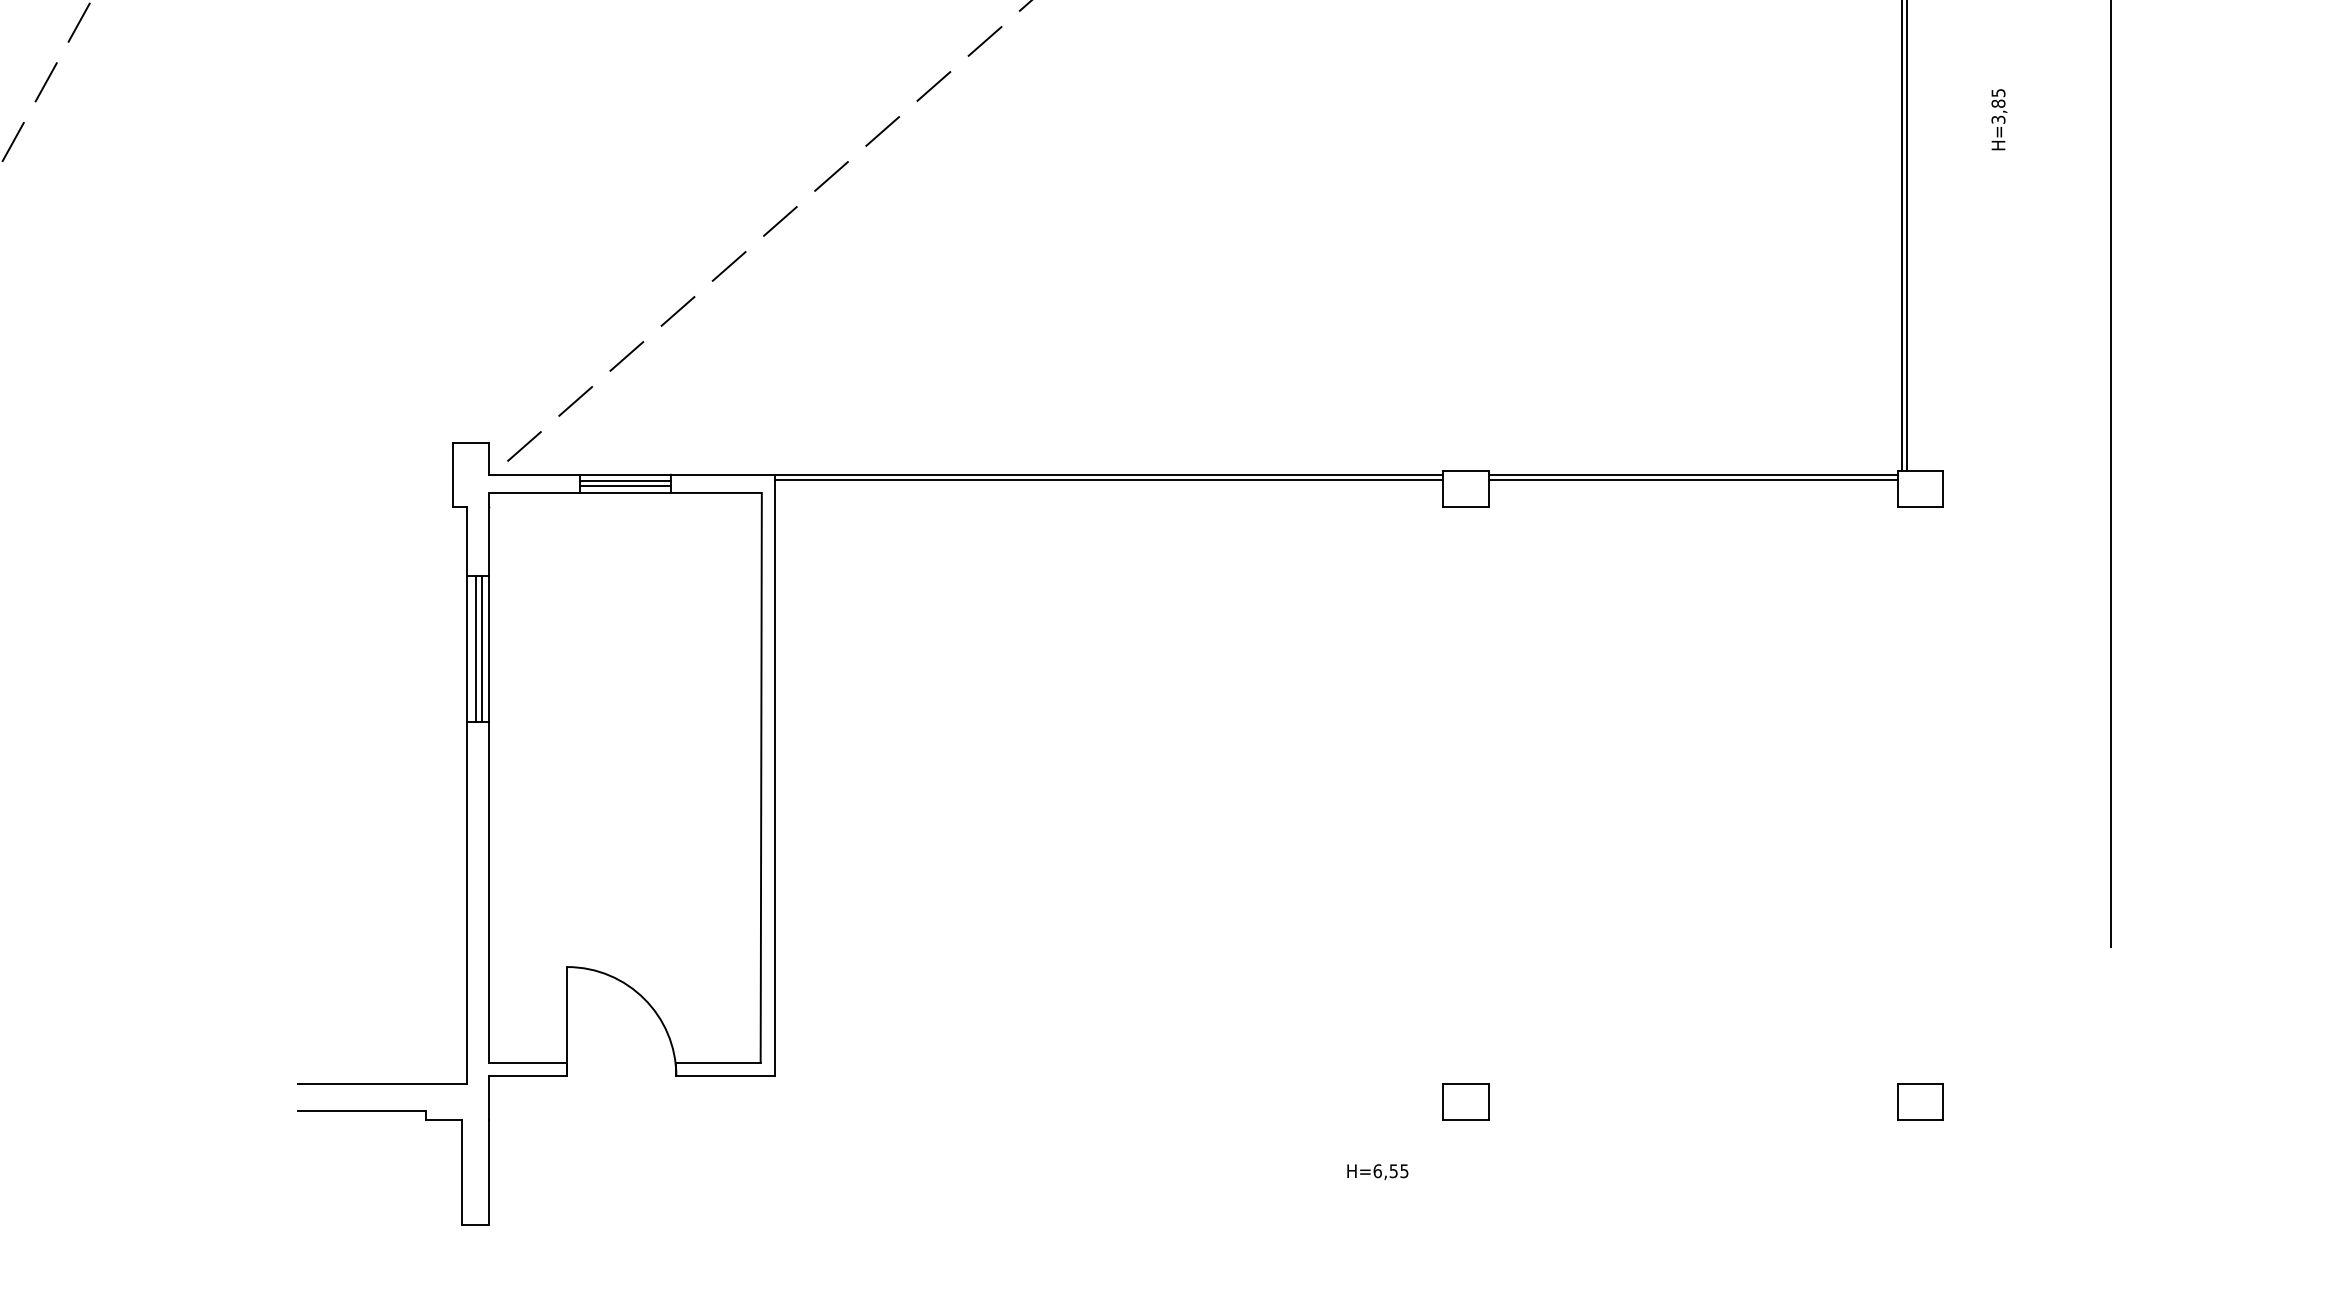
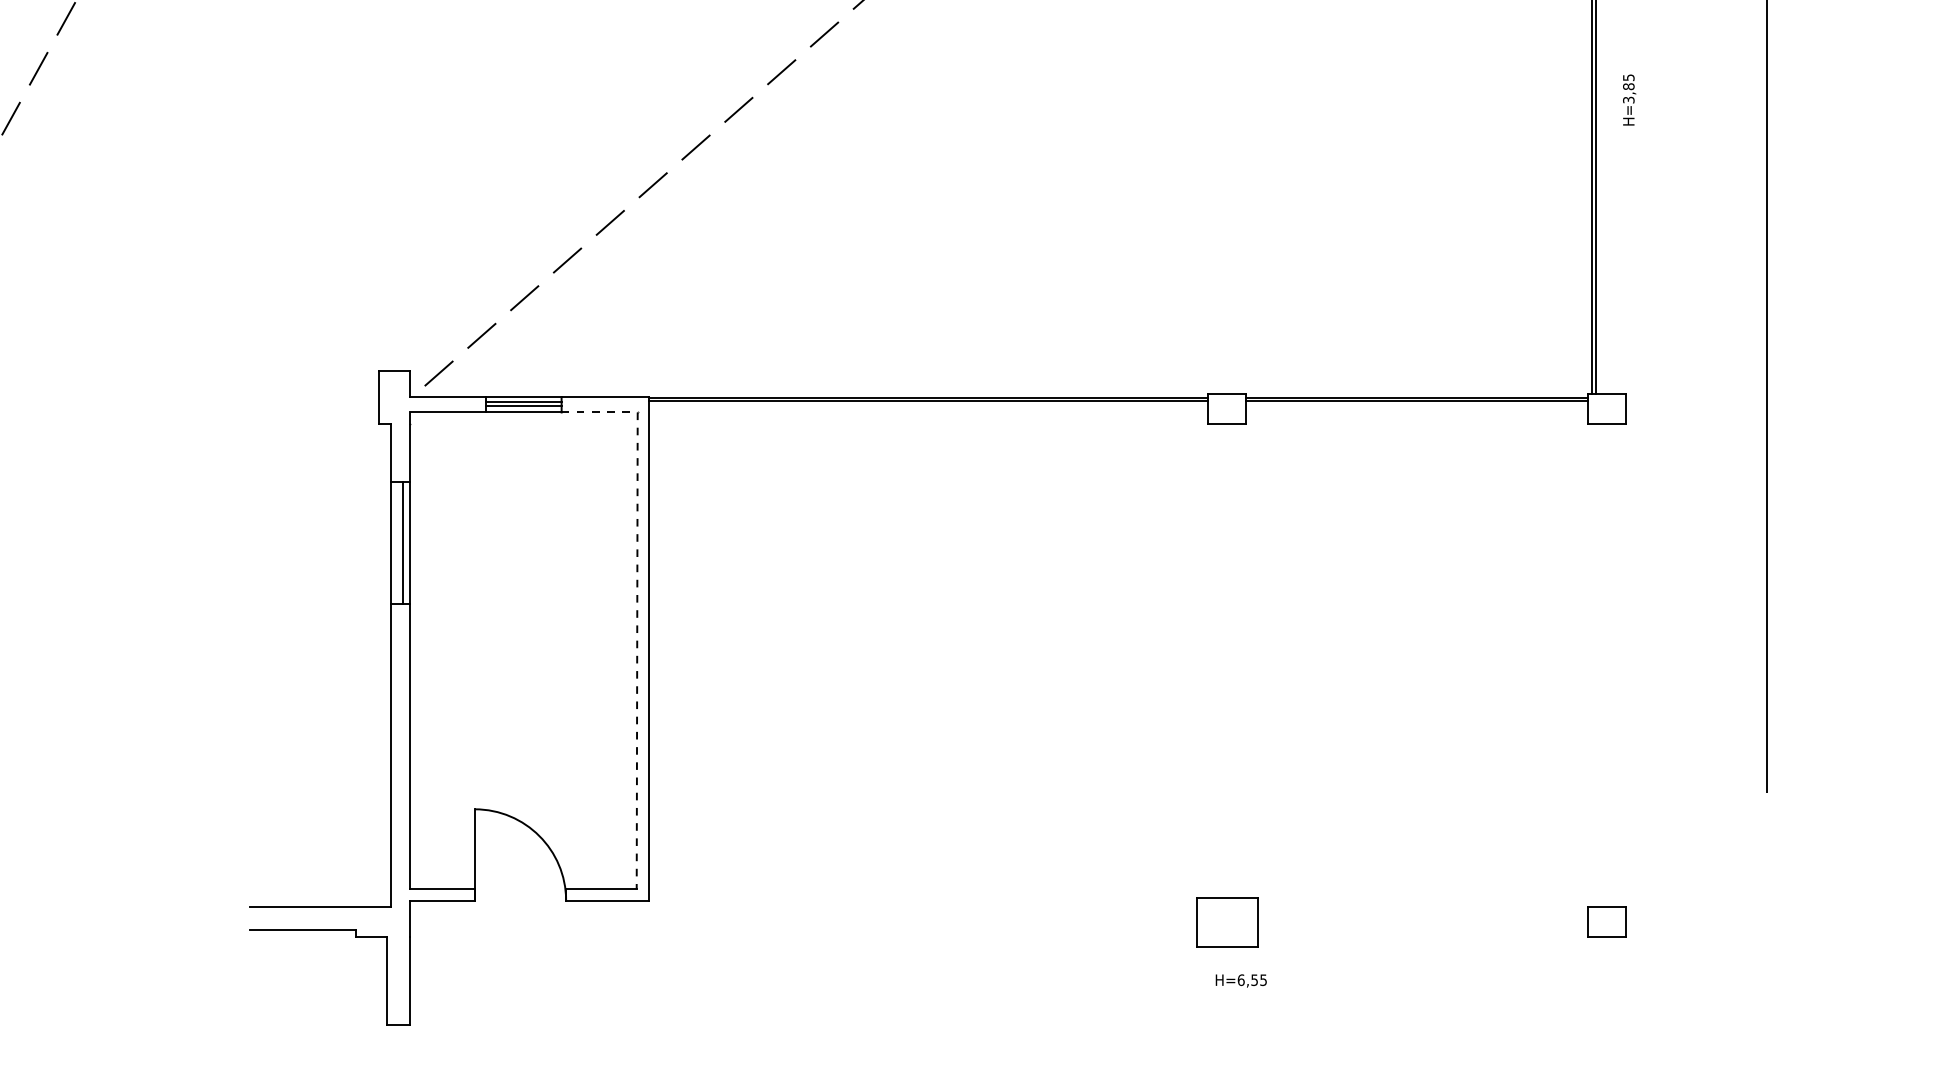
text: (1999, 119) -> (1629, 99), moved
line: (476, 648) -> (398, 542), removed
line: (761, 731) -> (637, 612), solid -> dashed
part: (1465, 1101) -> (1226, 921), size x1.6
text: (1376, 1171) -> (1240, 980), moved

